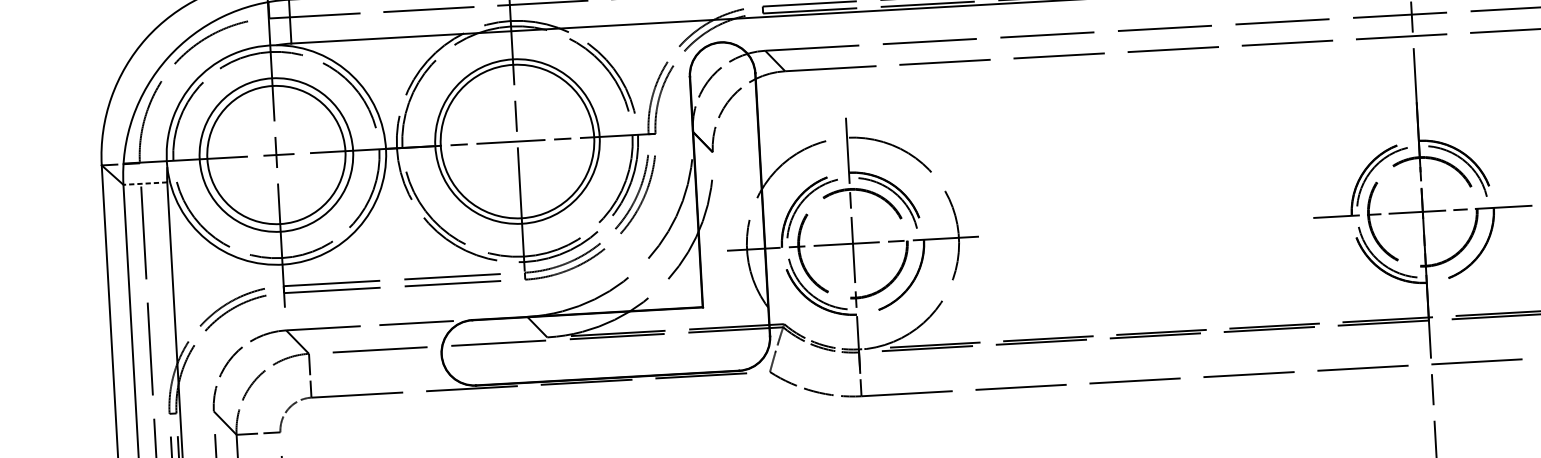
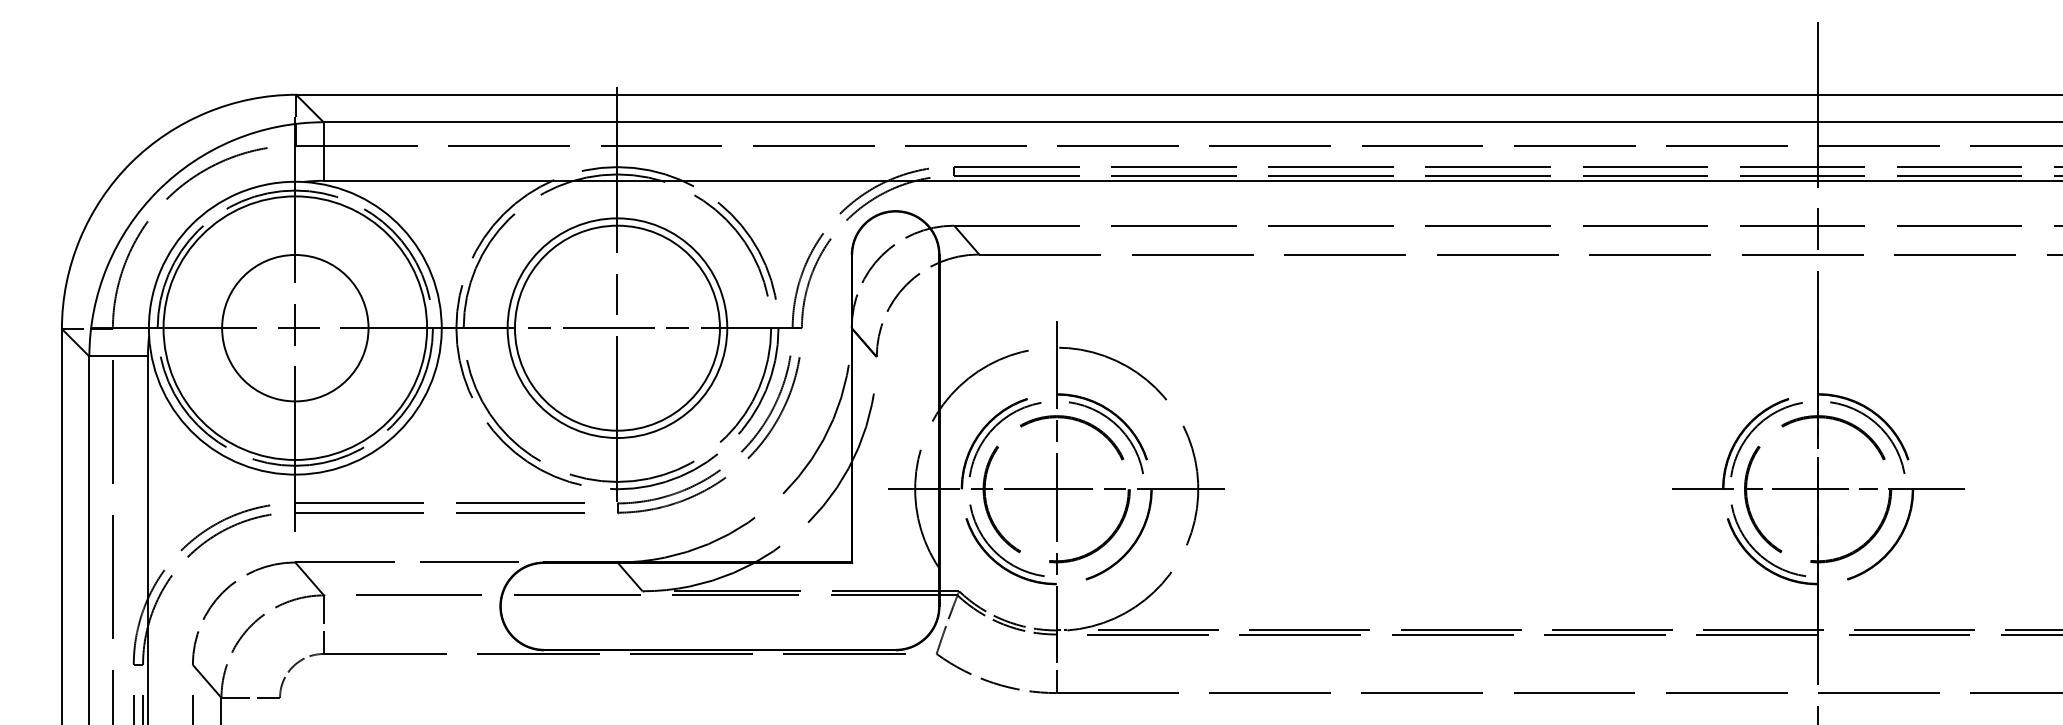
circle: (276, 154) -> (295, 327), size x0.71
circle: (276, 154) -> (295, 327), size x1.43
line: (145, 183) -> (118, 356), dashed -> solid

